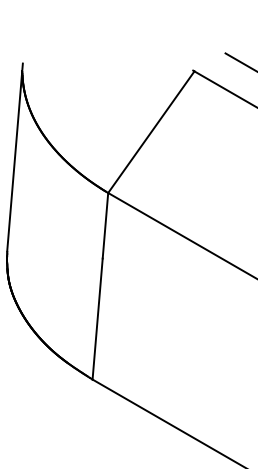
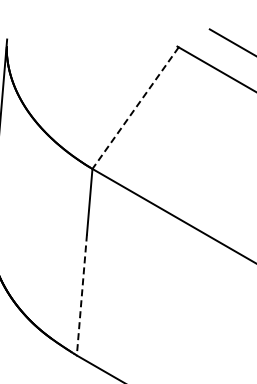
line: (151, 132) -> (135, 108), solid -> dashed
line: (97, 319) -> (81, 295), solid -> dashed

